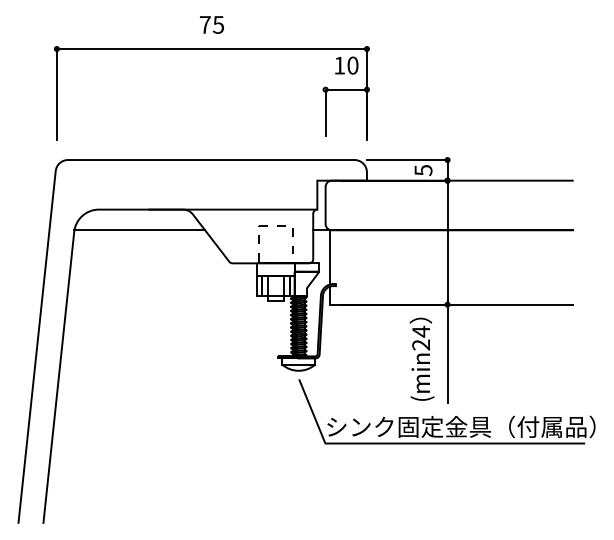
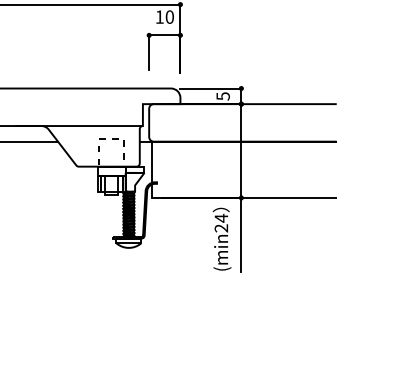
part: (442, 418) -> (237, 283), removed

